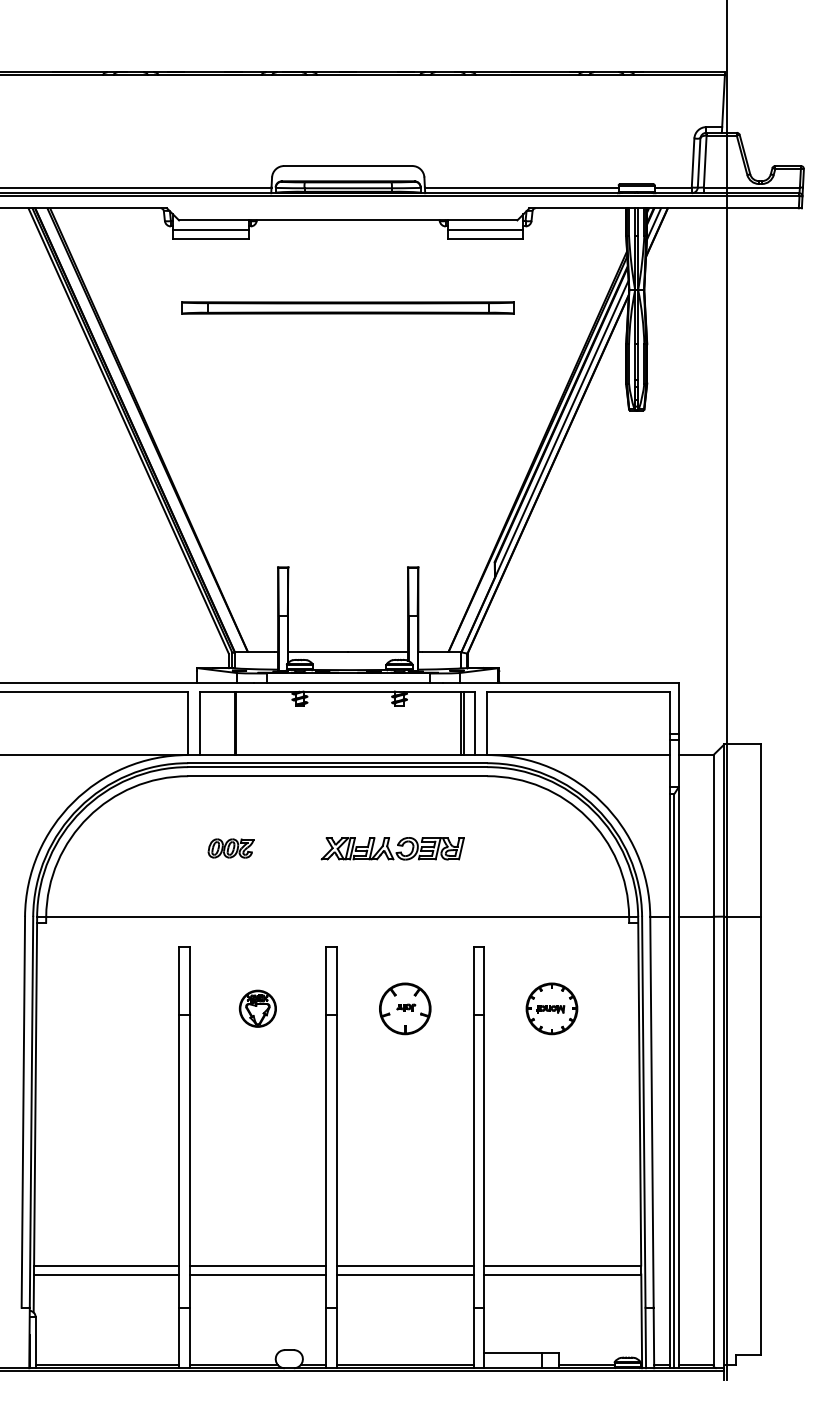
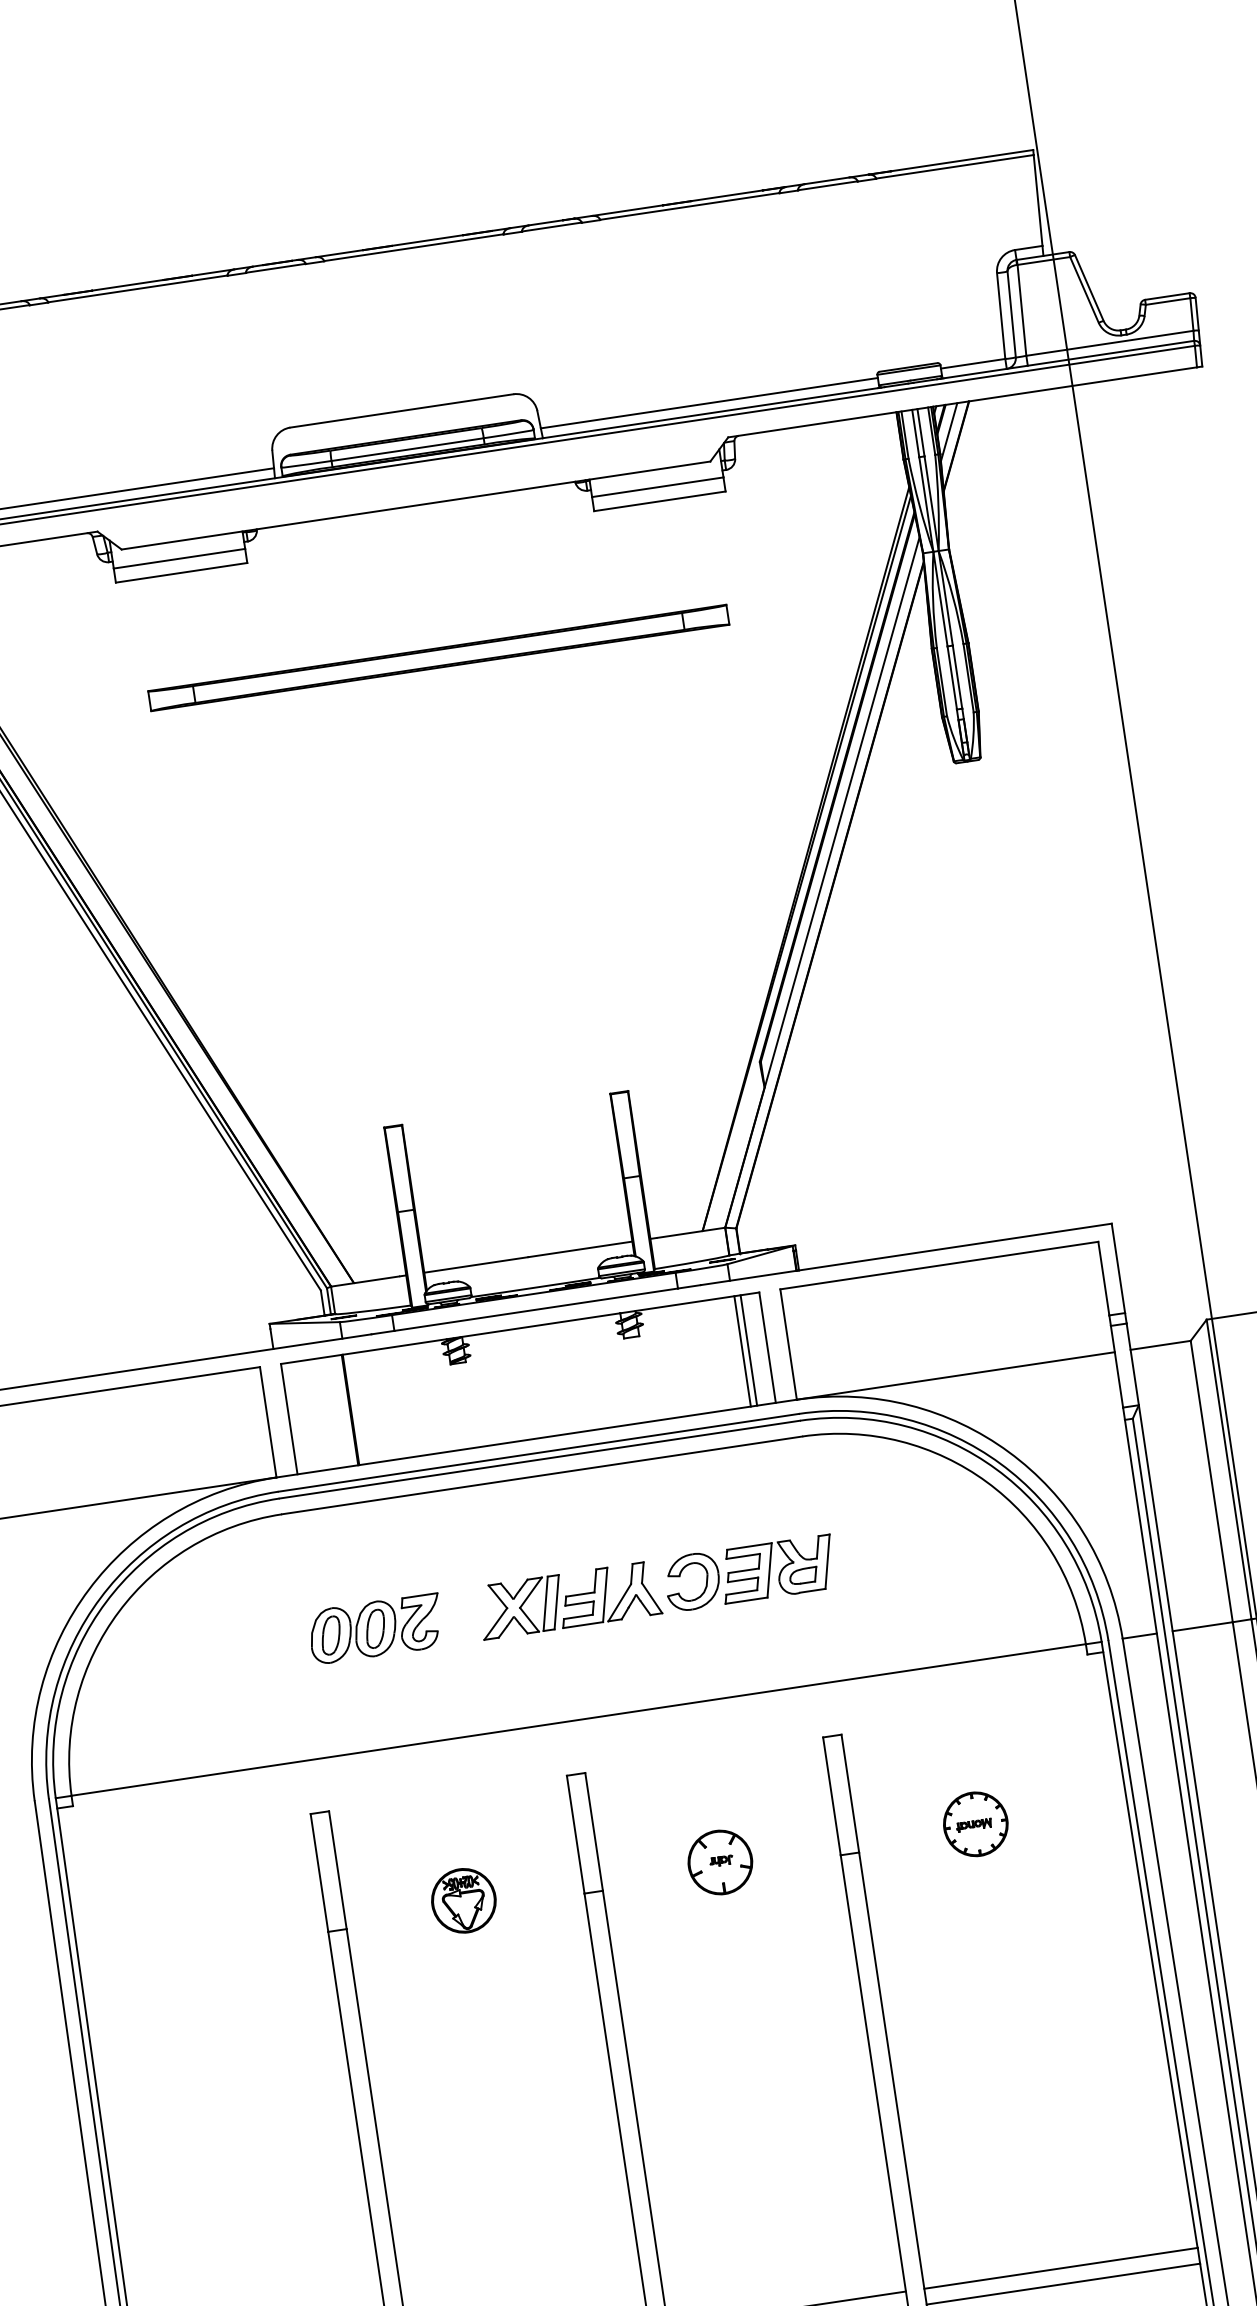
part: (230, 848) -> (374, 1629), size x1.67
part: (392, 848) -> (656, 1586), size x1.43
part: (405, 1008) -> (720, 1861), size x0.71
part: (552, 1008) -> (976, 1823), size x0.71

